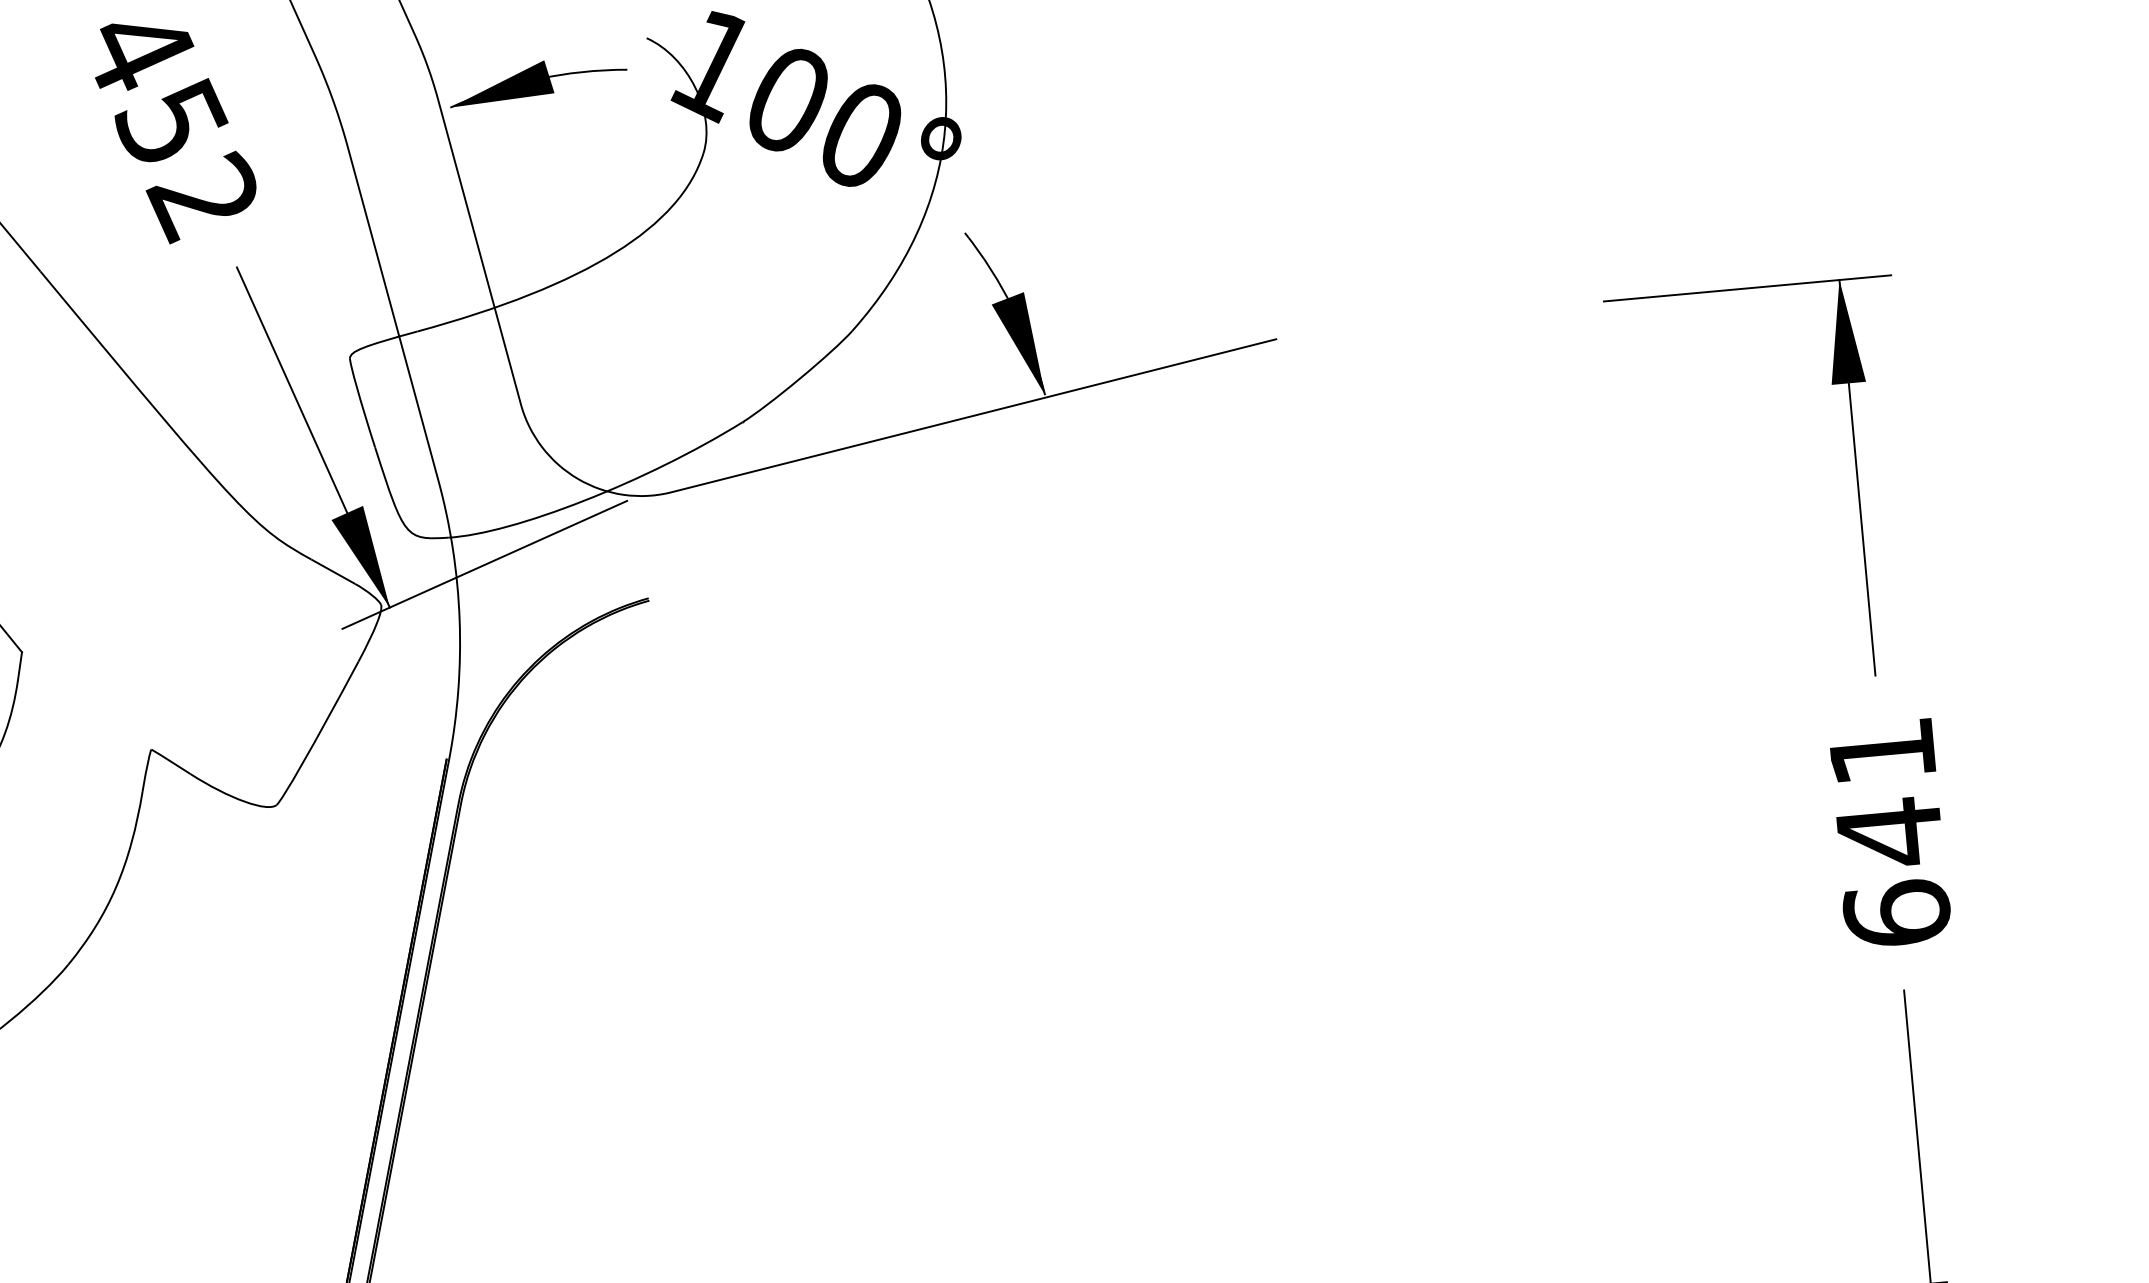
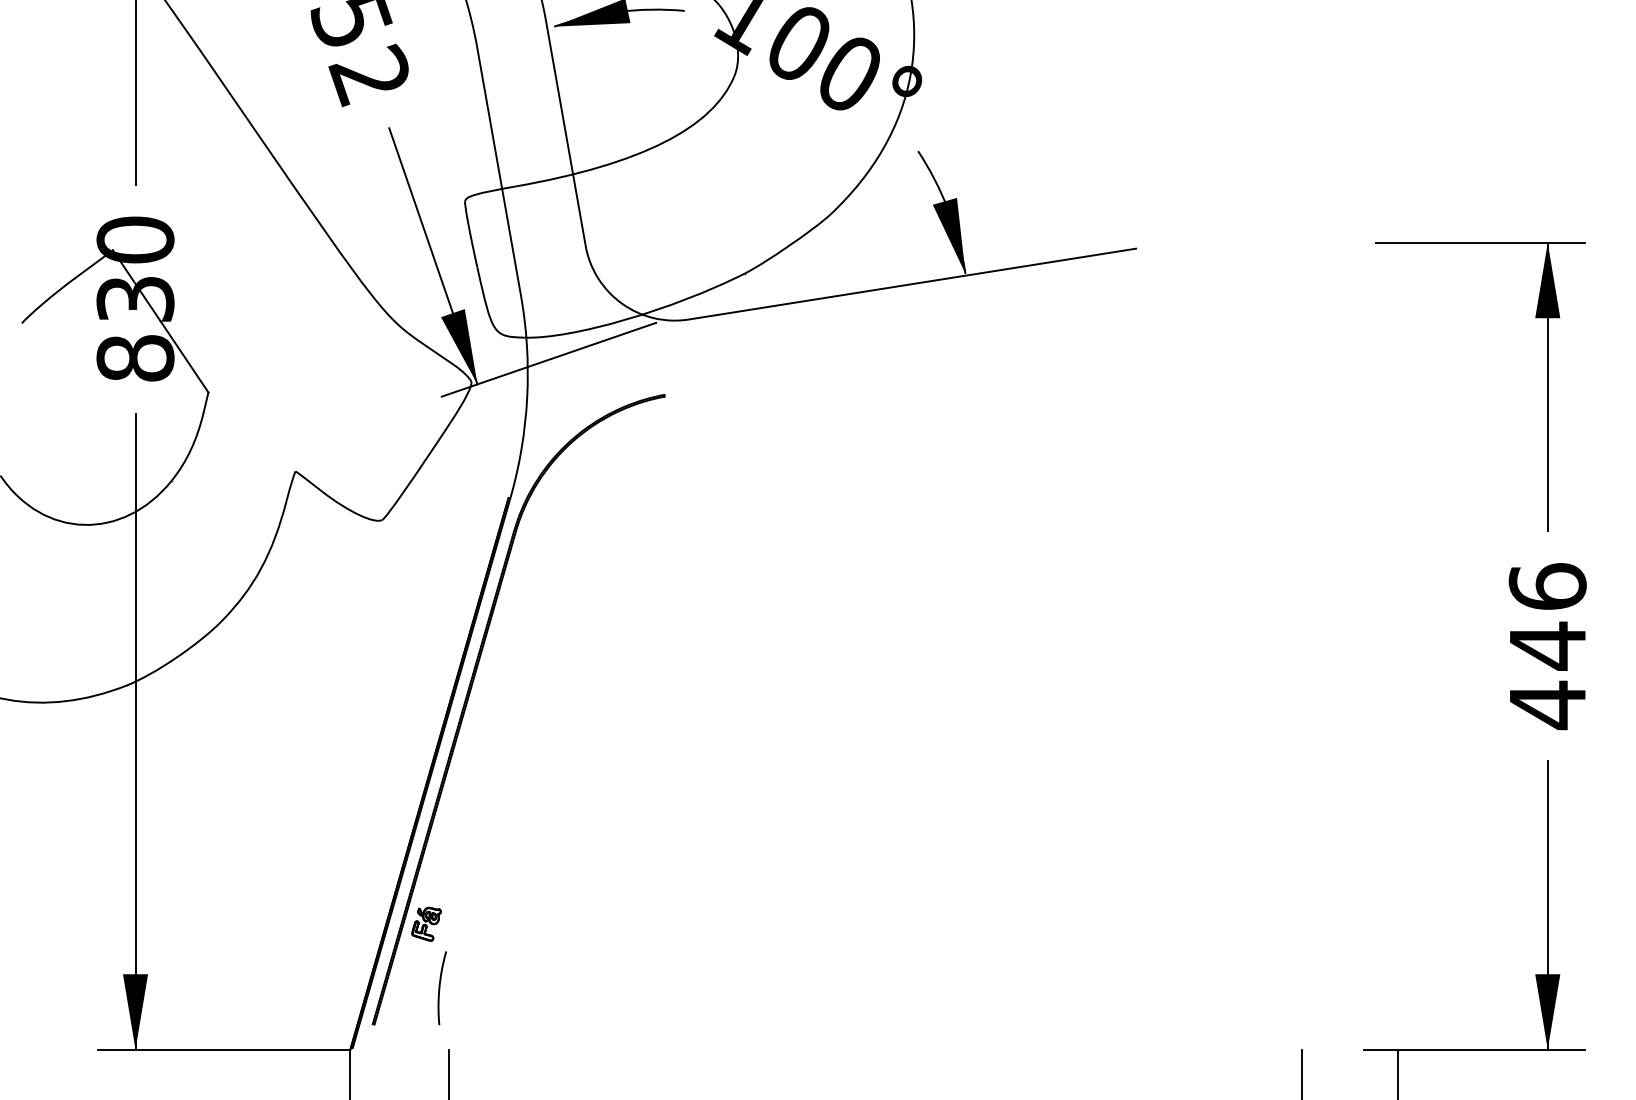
text: (1889, 833) -> (1547, 646), 641 -> 446

